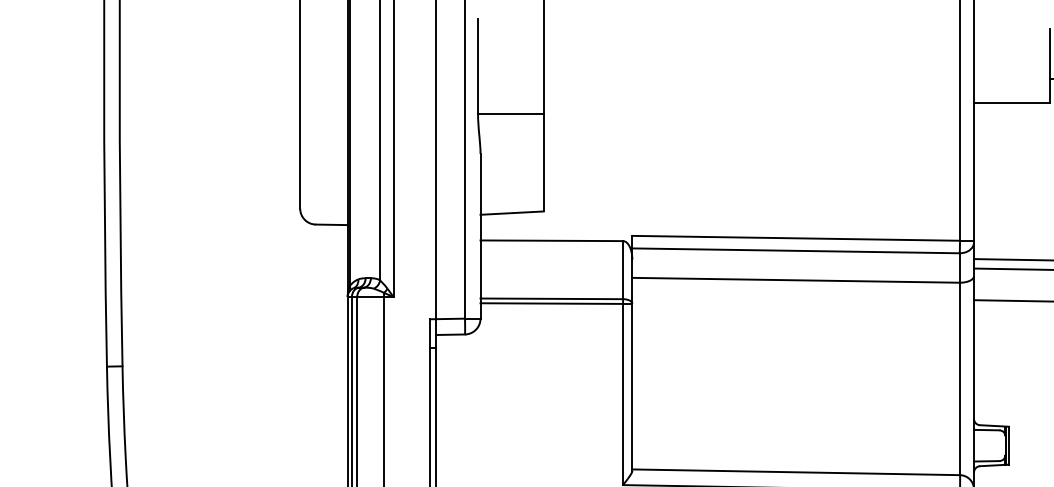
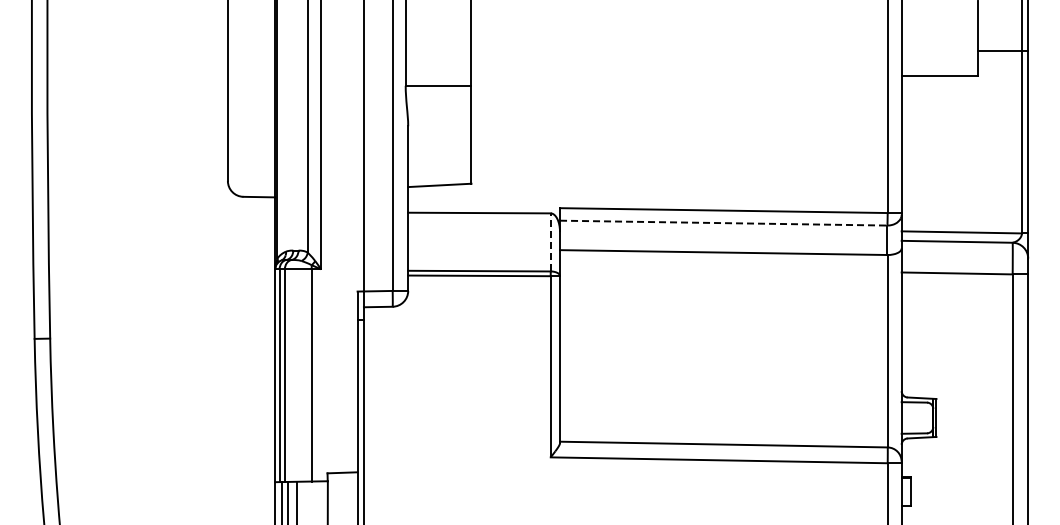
line: (795, 251) -> (723, 223), solid -> dashed
line: (622, 269) -> (550, 241), solid -> dashed

